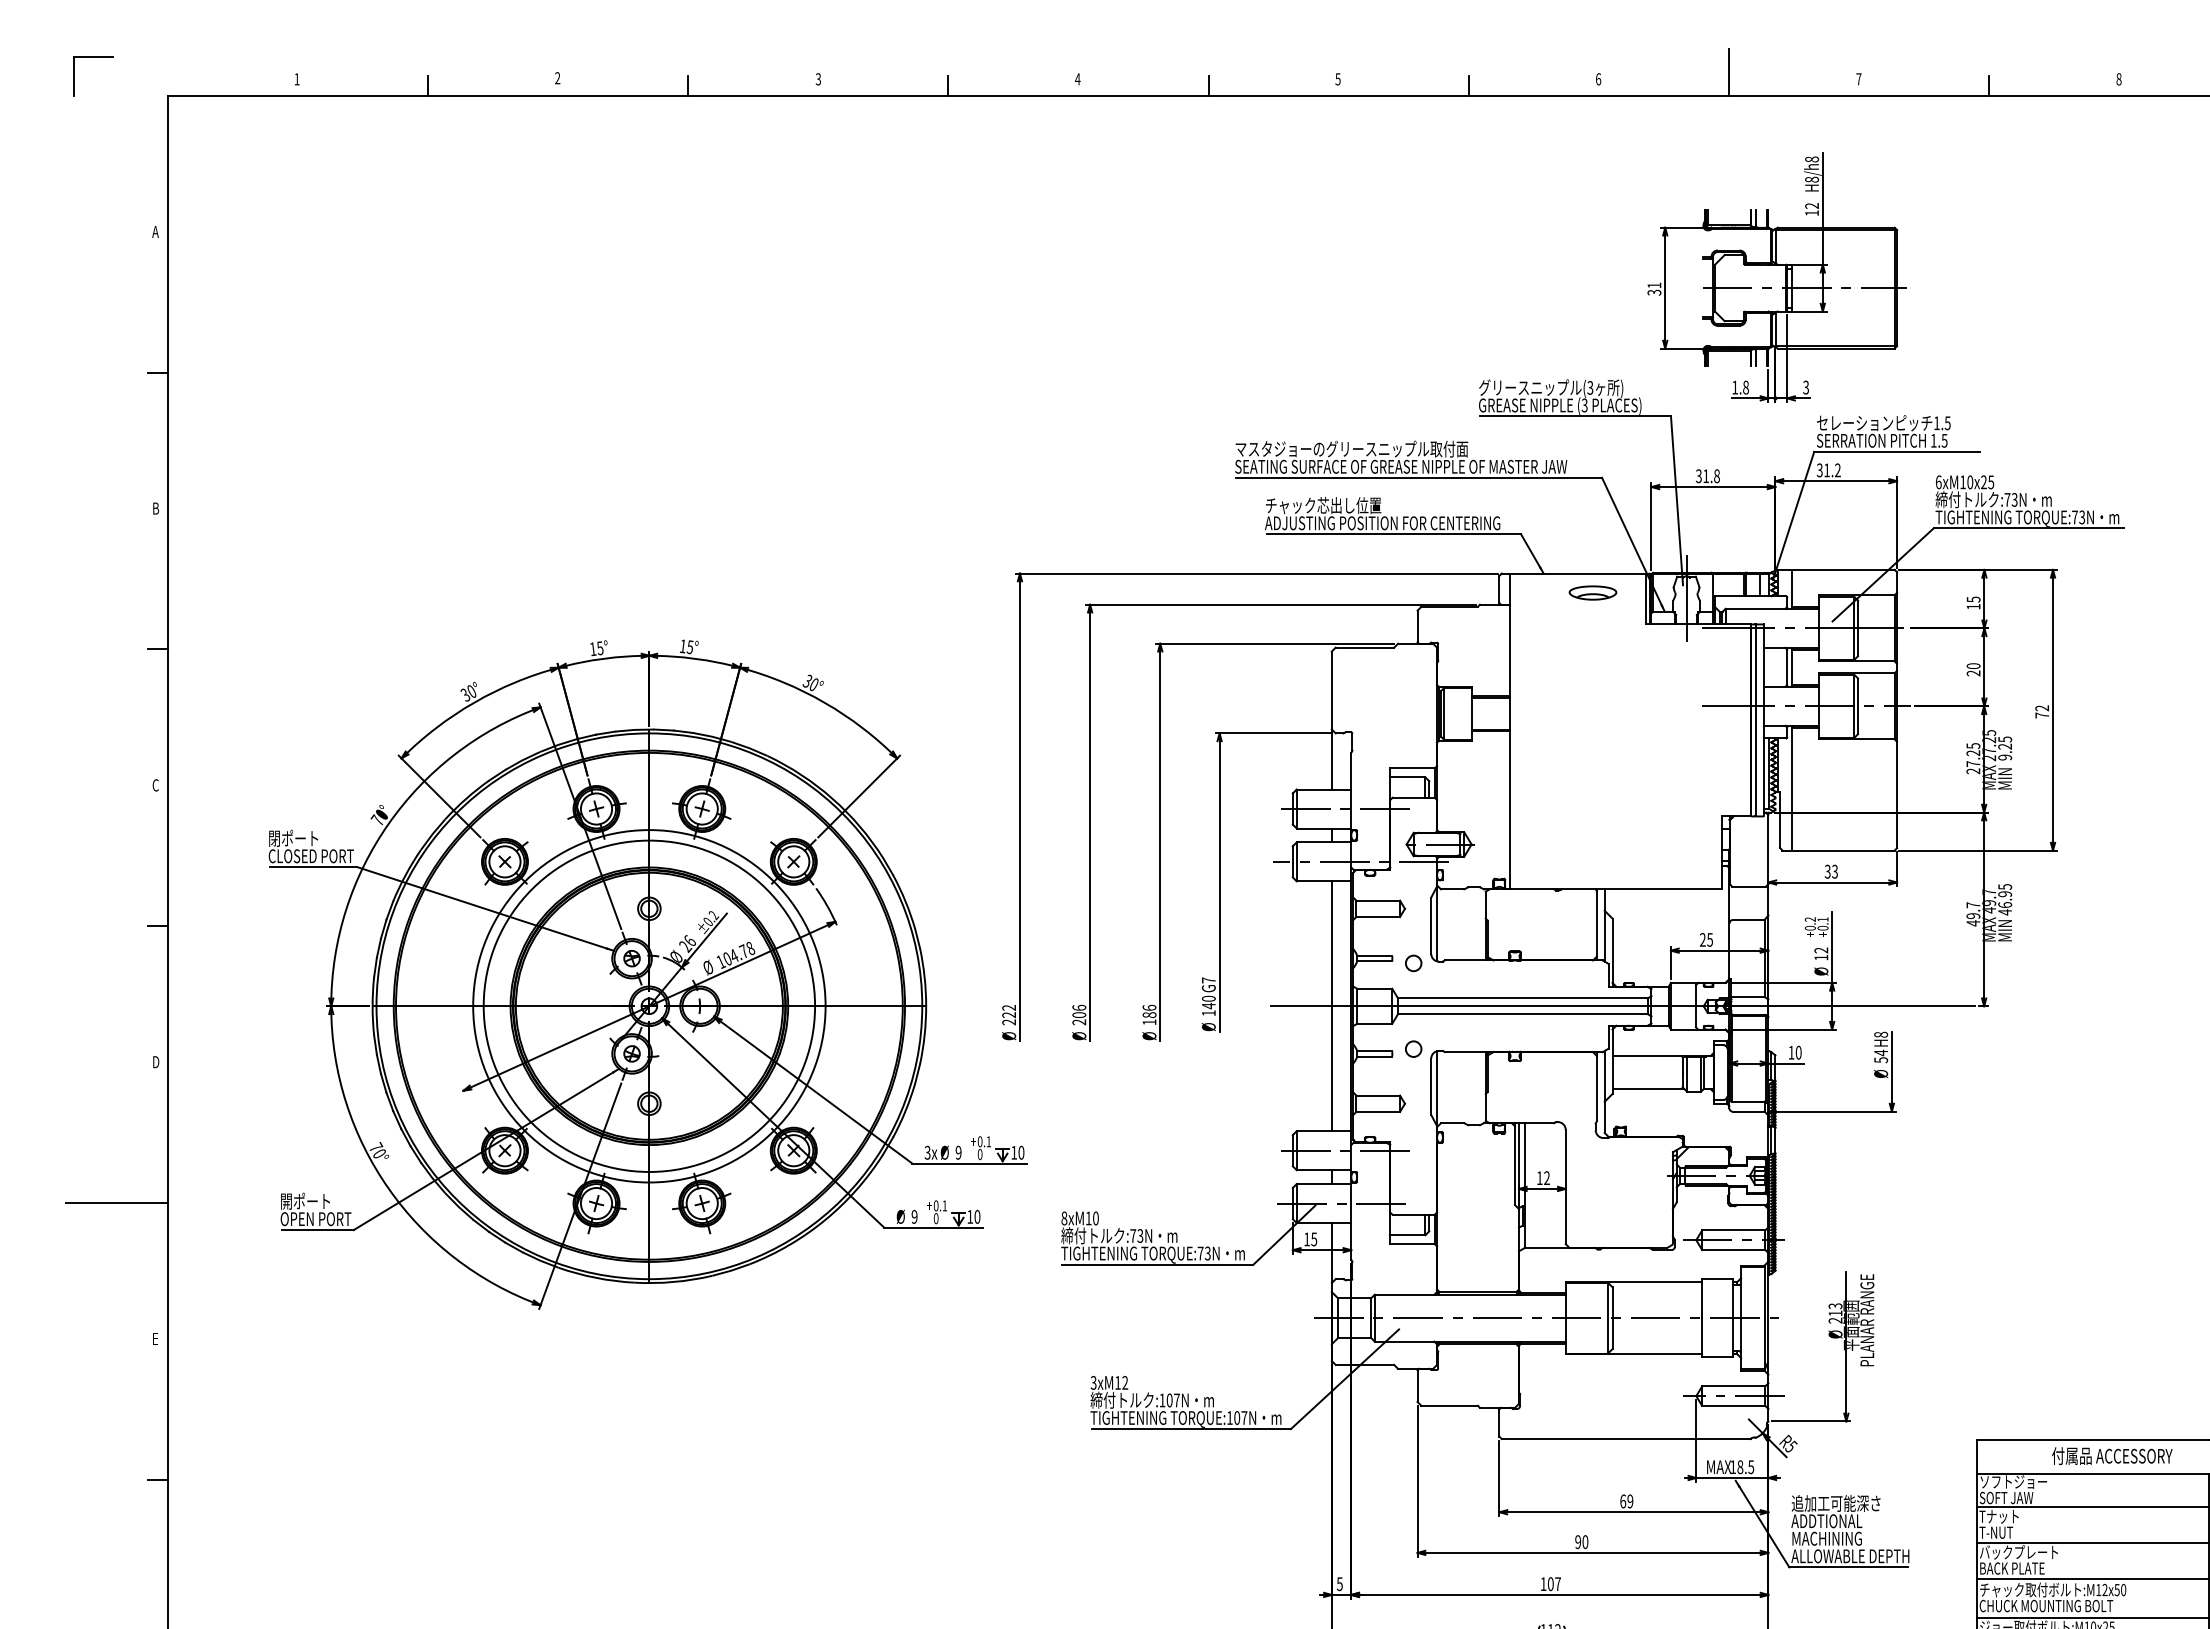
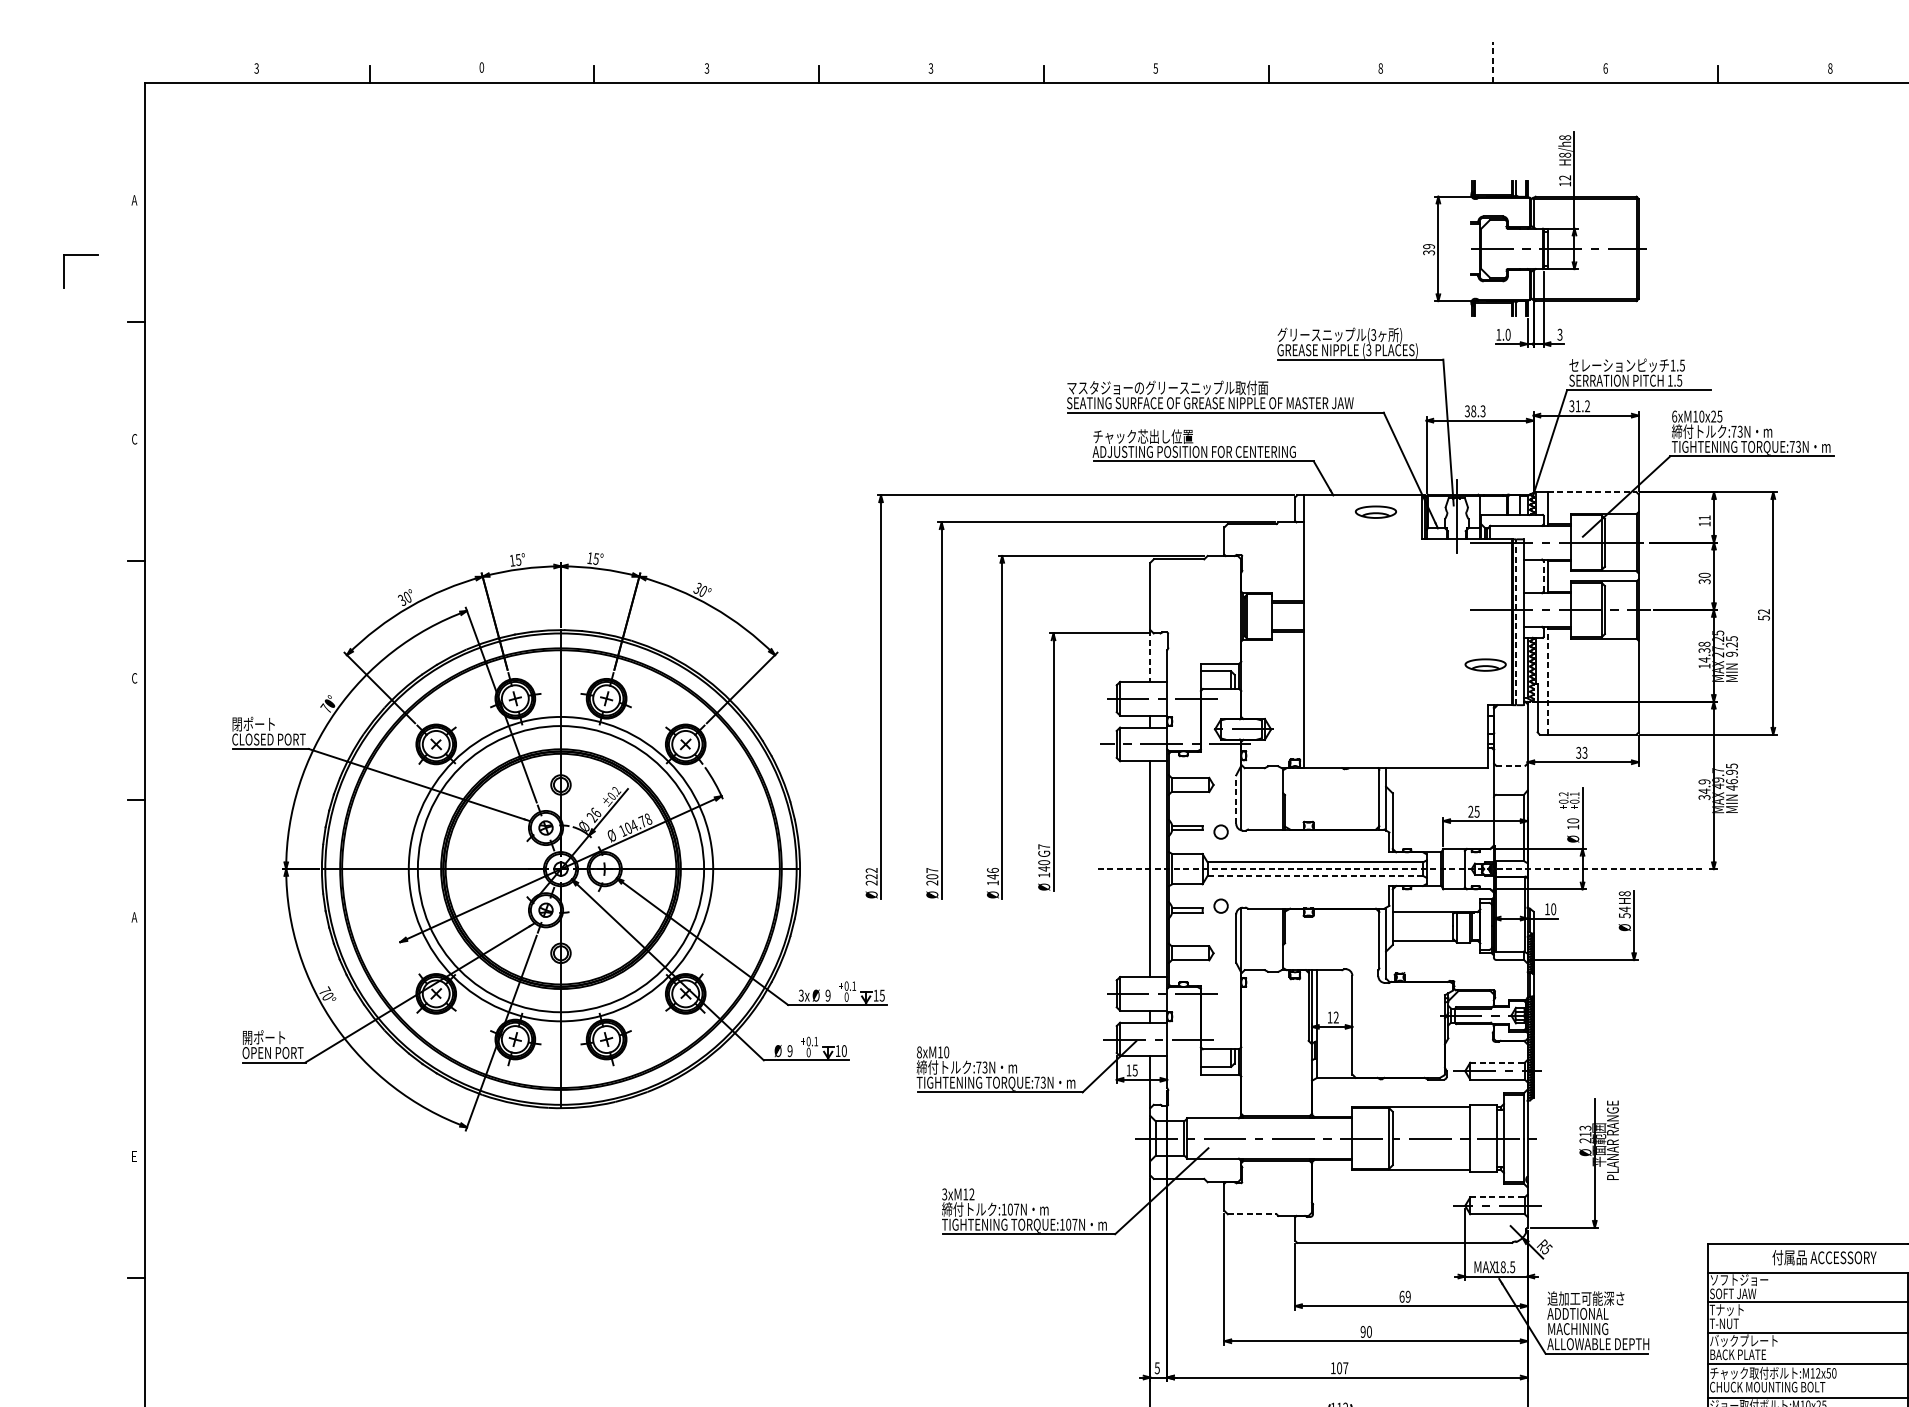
part: (93, 57) -> (80, 255), moved
line: (1728, 71) -> (1493, 61), solid -> dashed
text: (557, 78) -> (481, 67), 2 -> 0
text: (296, 79) -> (256, 68), 1 -> 3
text: (1077, 79) -> (930, 68), 4 -> 3
text: (1598, 79) -> (1380, 68), 6 -> 8
text: (1858, 79) -> (1605, 68), 7 -> 6
text: (1654, 285) -> (1429, 246), 31 -> 39
text: (1745, 387) -> (1507, 334), 1.8 -> 1.0
text: (1711, 476) -> (1478, 411), 31.8 -> 38.3
text: (155, 508) -> (134, 439), B -> C
line: (1843, 569) -> (1592, 491), solid -> dashed
text: (1973, 599) -> (1704, 517), 15 -> 11
line: (1787, 667) -> (1543, 576), solid -> dashed
text: (1973, 673) -> (1704, 581), 20 -> 30
text: (2042, 715) -> (1764, 617), 72 -> 52
line: (1755, 719) -> (1516, 621), solid -> dashed
text: (1973, 758) -> (1704, 655), 27.25 -> 14.38
line: (1331, 760) -> (1150, 656), solid -> dashed
part: (1719, 769) -> (1485, 664), added
line: (1791, 788) -> (1547, 681), solid -> dashed
line: (1749, 886) -> (1511, 765), solid -> dashed
text: (1973, 914) -> (1704, 789), 49.7 -> 34.9
line: (1431, 925) -> (1236, 799), solid -> dashed
text: (1821, 950) -> (1573, 820), 12 -> 10
line: (1623, 1006) -> (1402, 869), solid -> dashed
text: (1079, 1007) -> (932, 870), 206 -> 207
line: (1522, 1014) -> (1315, 876), solid -> dashed
text: (1149, 1015) -> (992, 877), 186 -> 146
text: (155, 1062) -> (134, 917), D -> A
text: (1021, 1152) -> (882, 995), 10 -> 15
line: (116, 1202) -> (100, 1038), removed
line: (1733, 1230) -> (1497, 1062), solid -> dashed
line: (1733, 1386) -> (1497, 1197), solid -> dashed
line: (1450, 1405) -> (1252, 1213), solid -> dashed

